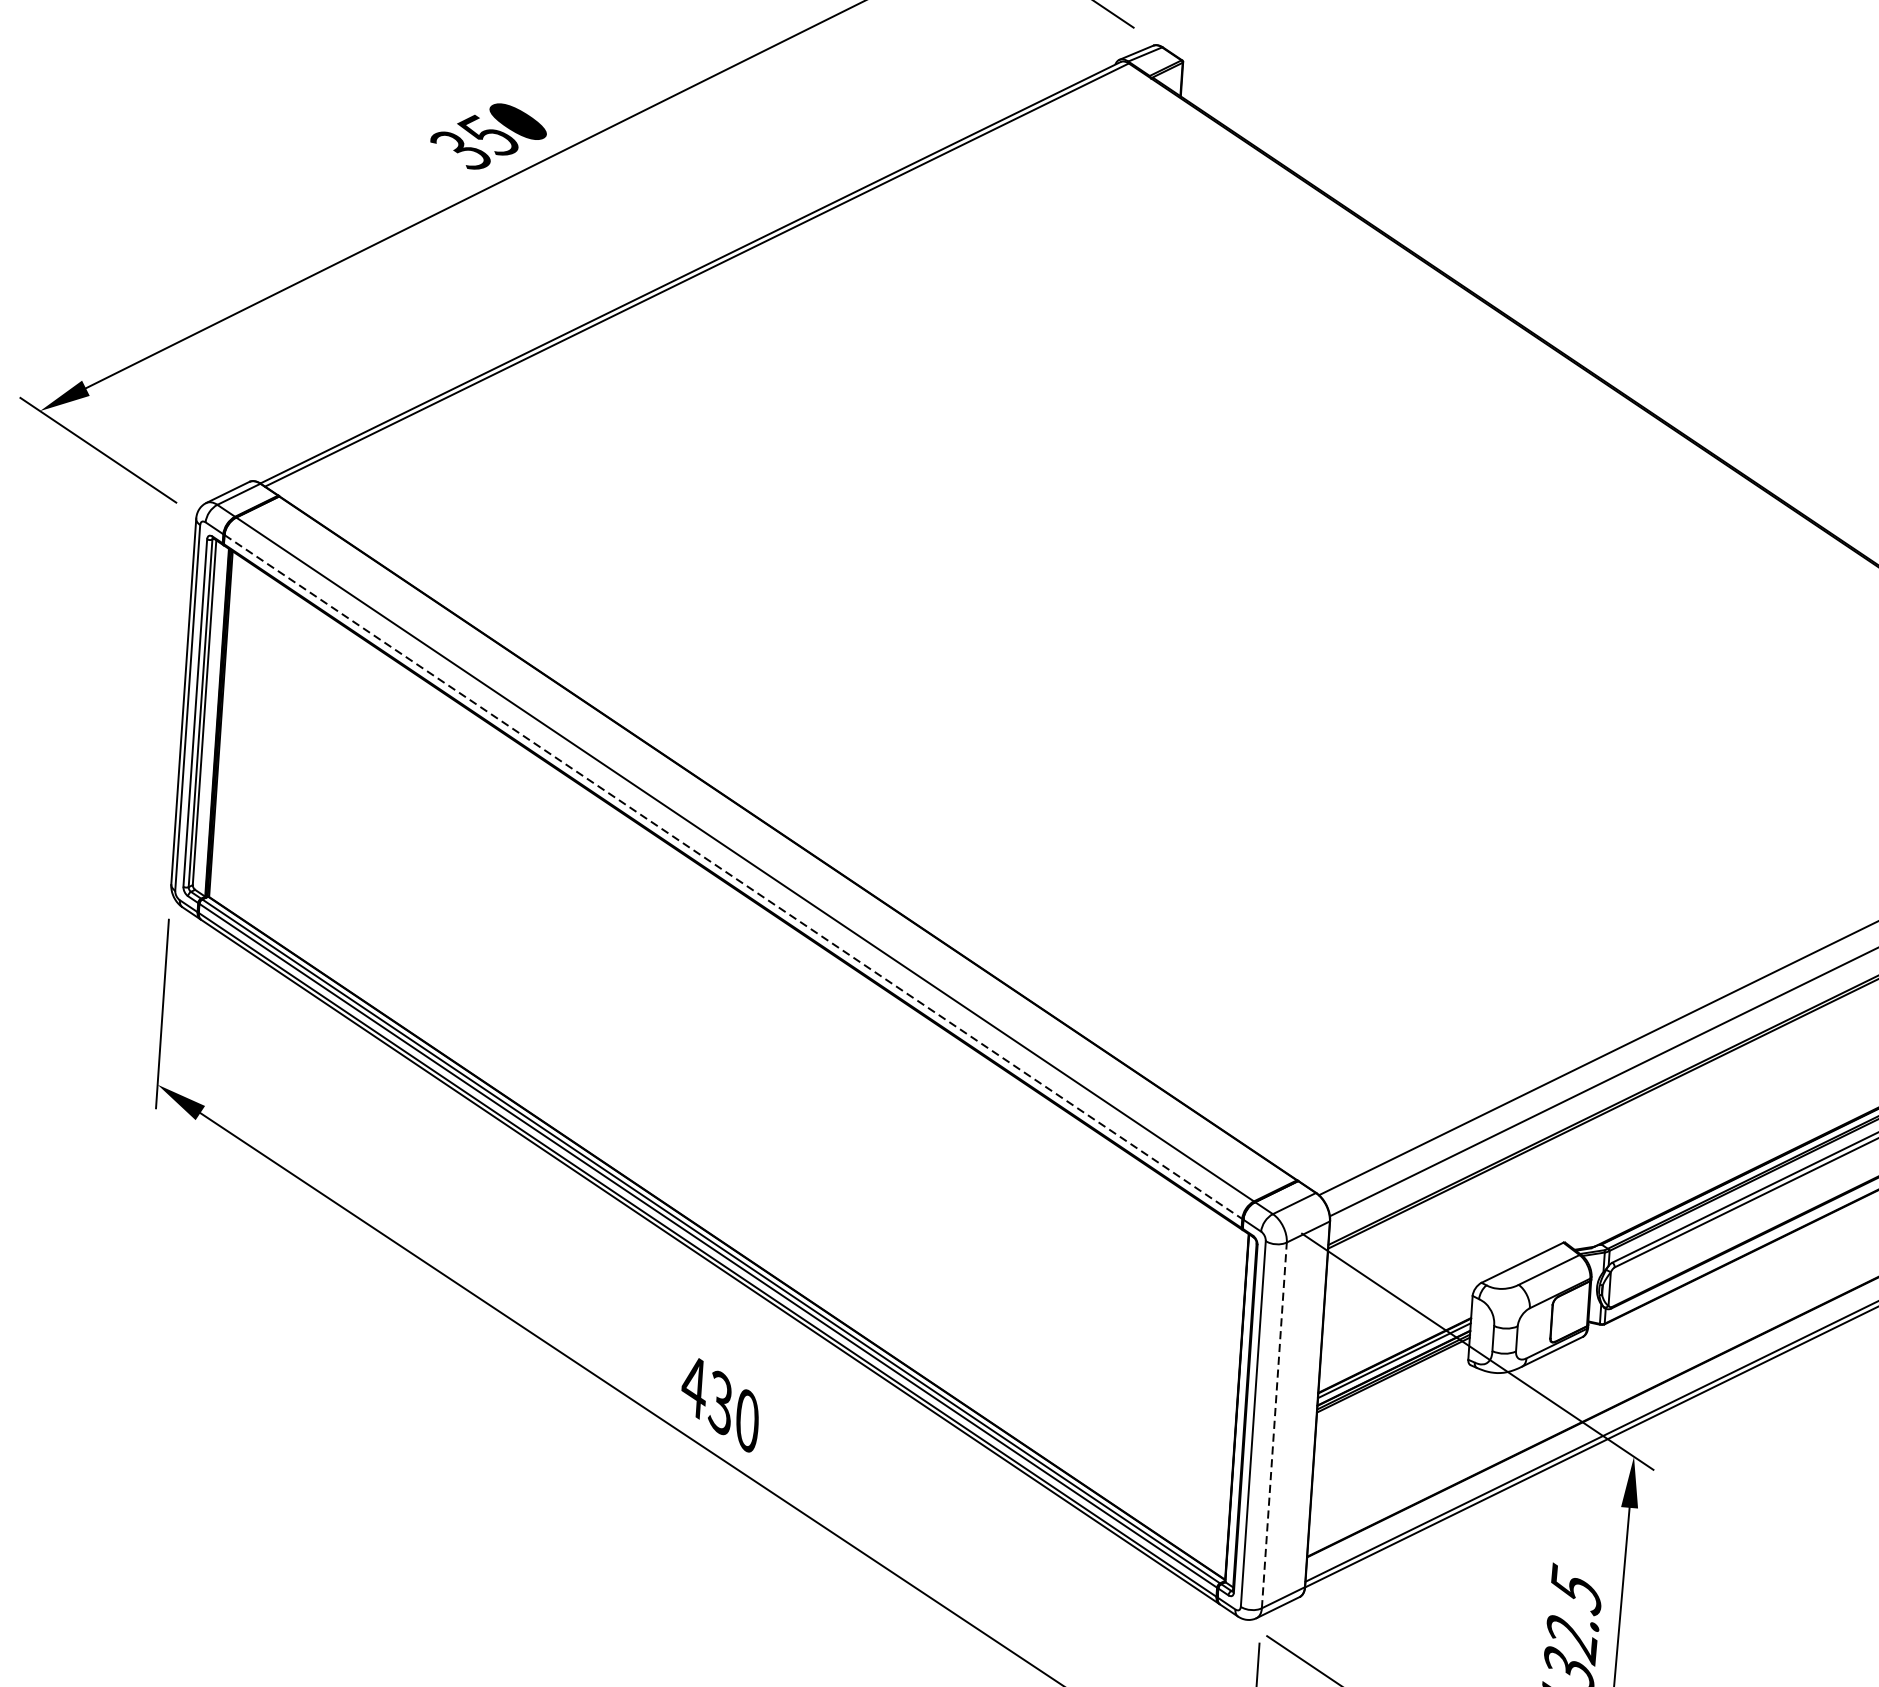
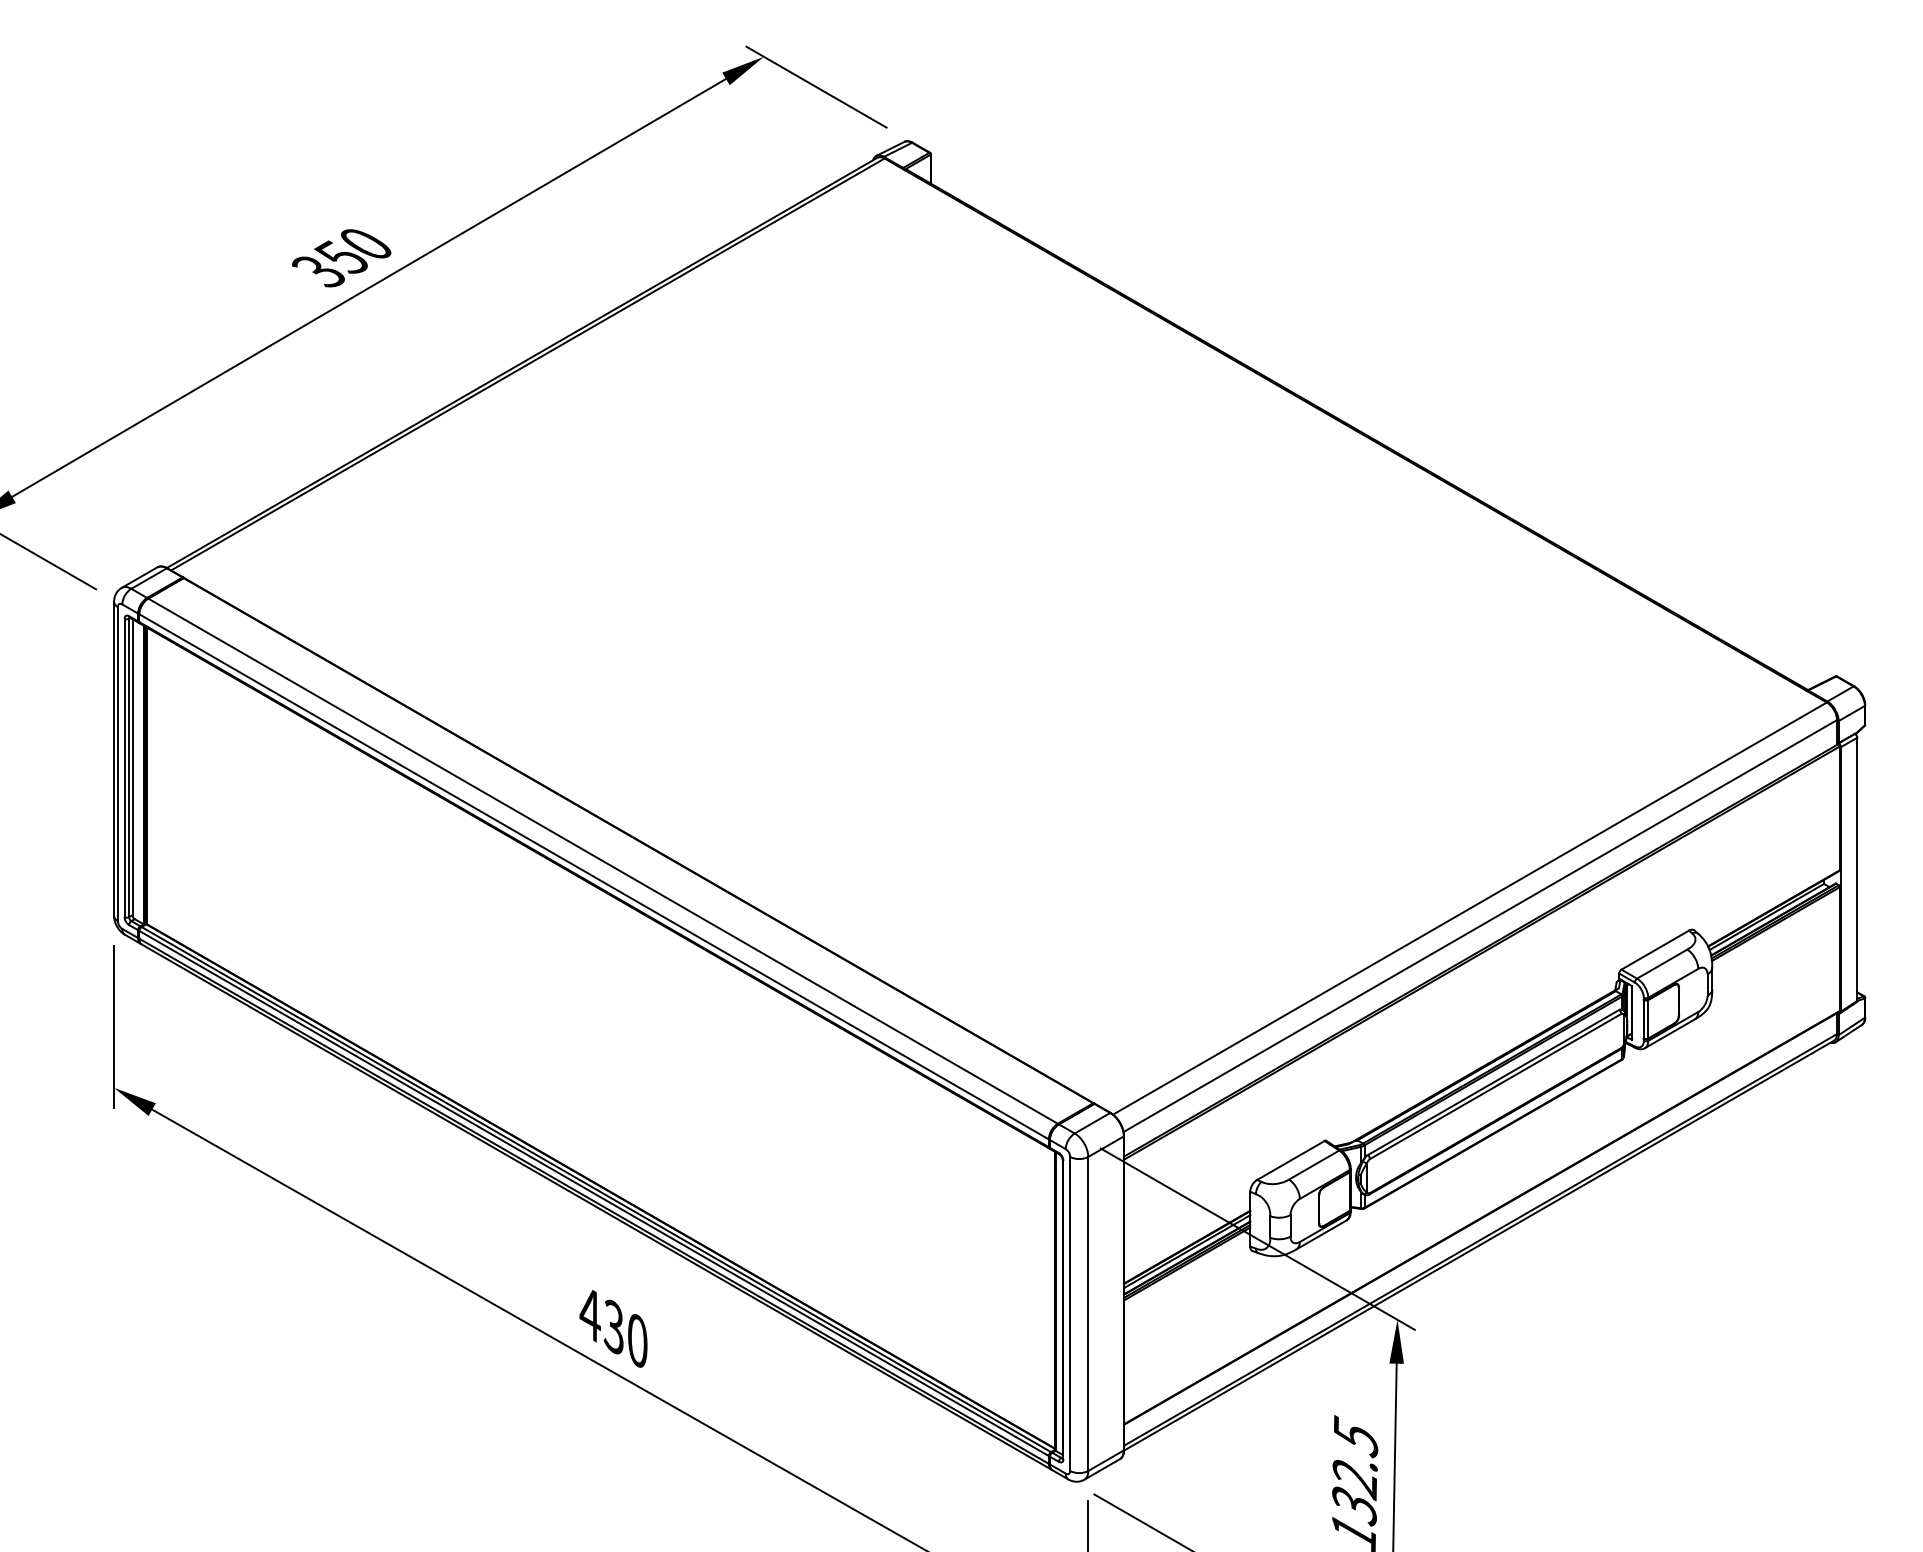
line: (733, 877) -> (594, 877), dashed -> solid
line: (1274, 1424) -> (1088, 1313), dashed -> solid

